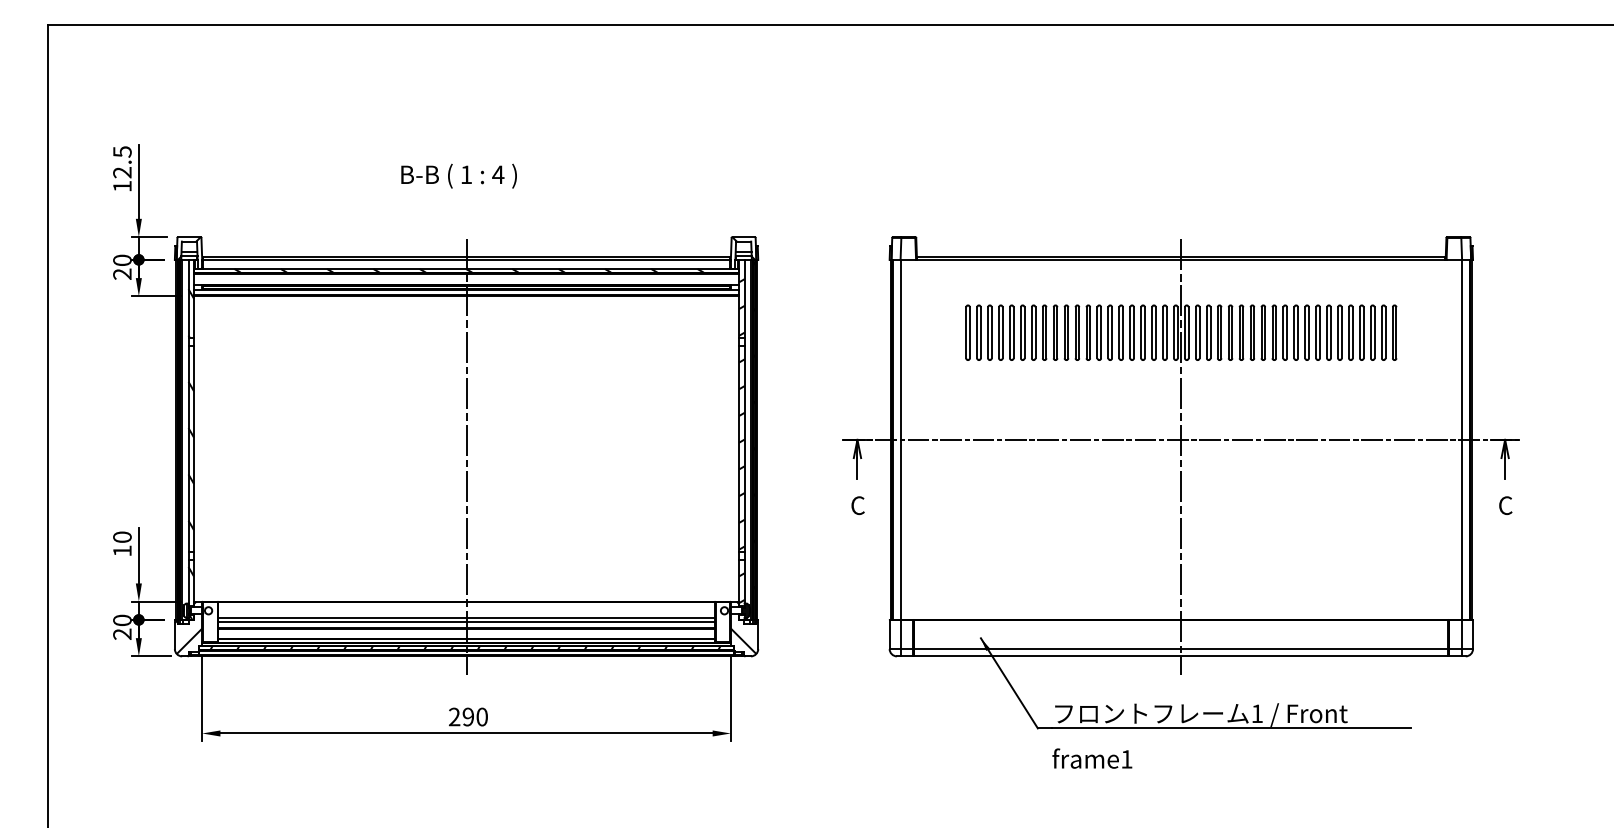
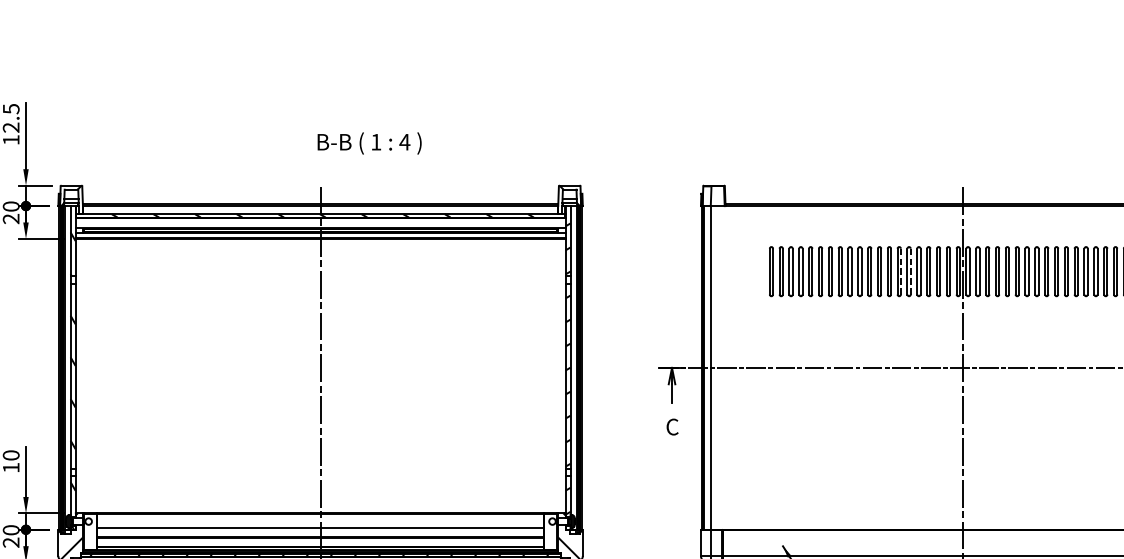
text: (458, 175) -> (369, 142), moved
line: (1112, 332) -> (901, 271), solid -> dashed
line: (1123, 332) -> (911, 271), solid -> dashed
line: (466, 621) -> (320, 531), removed

